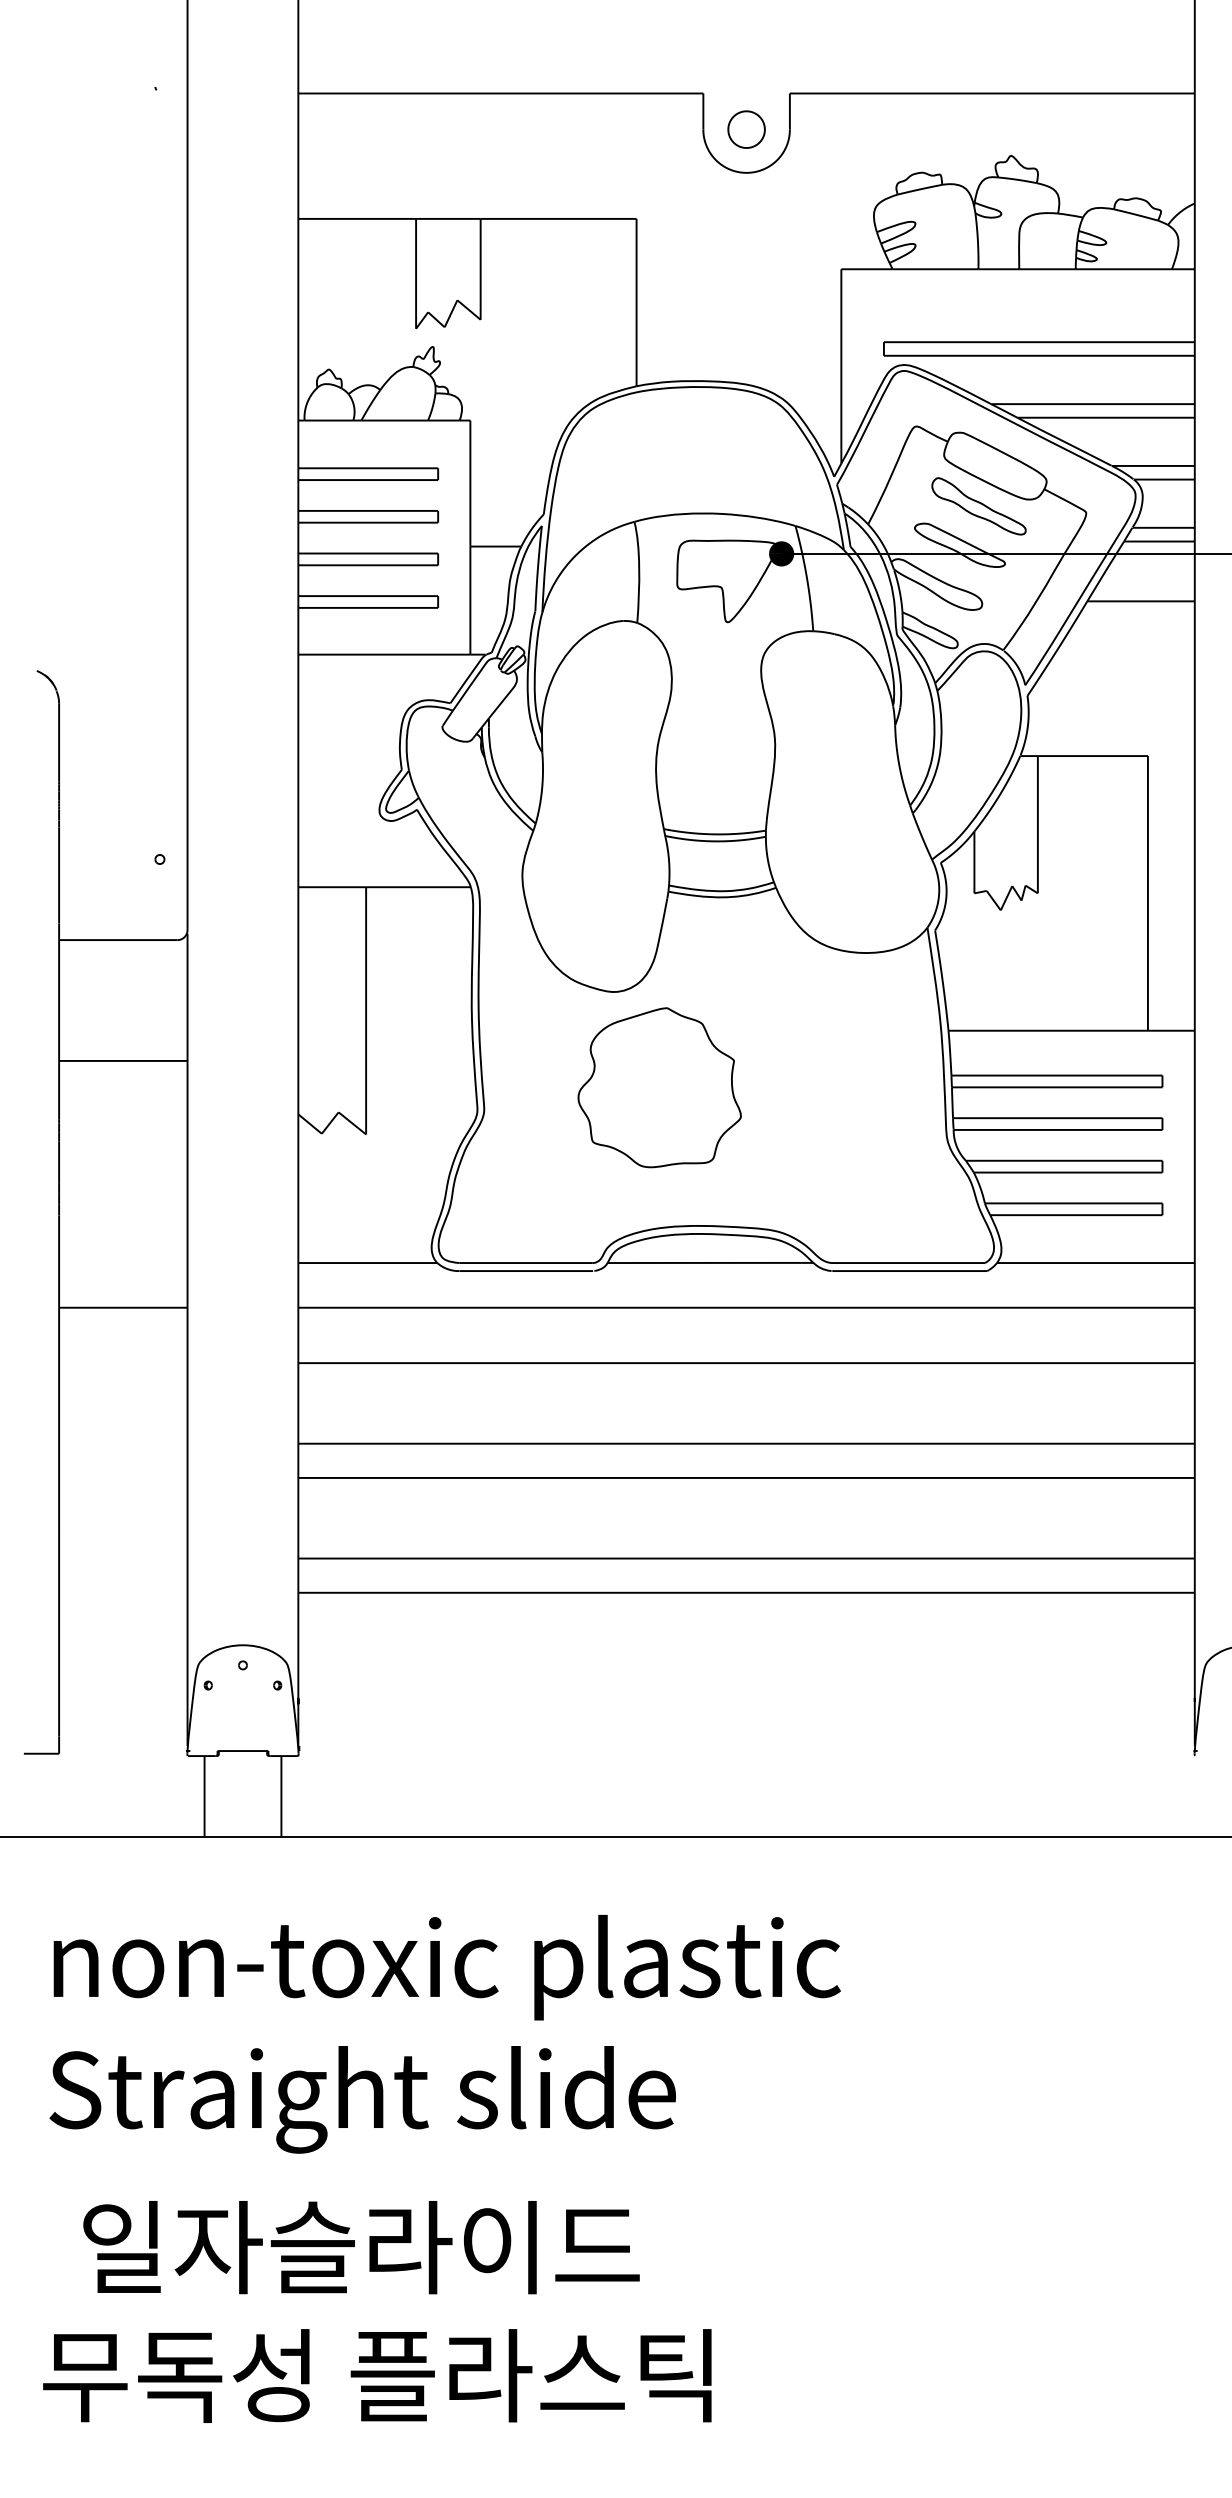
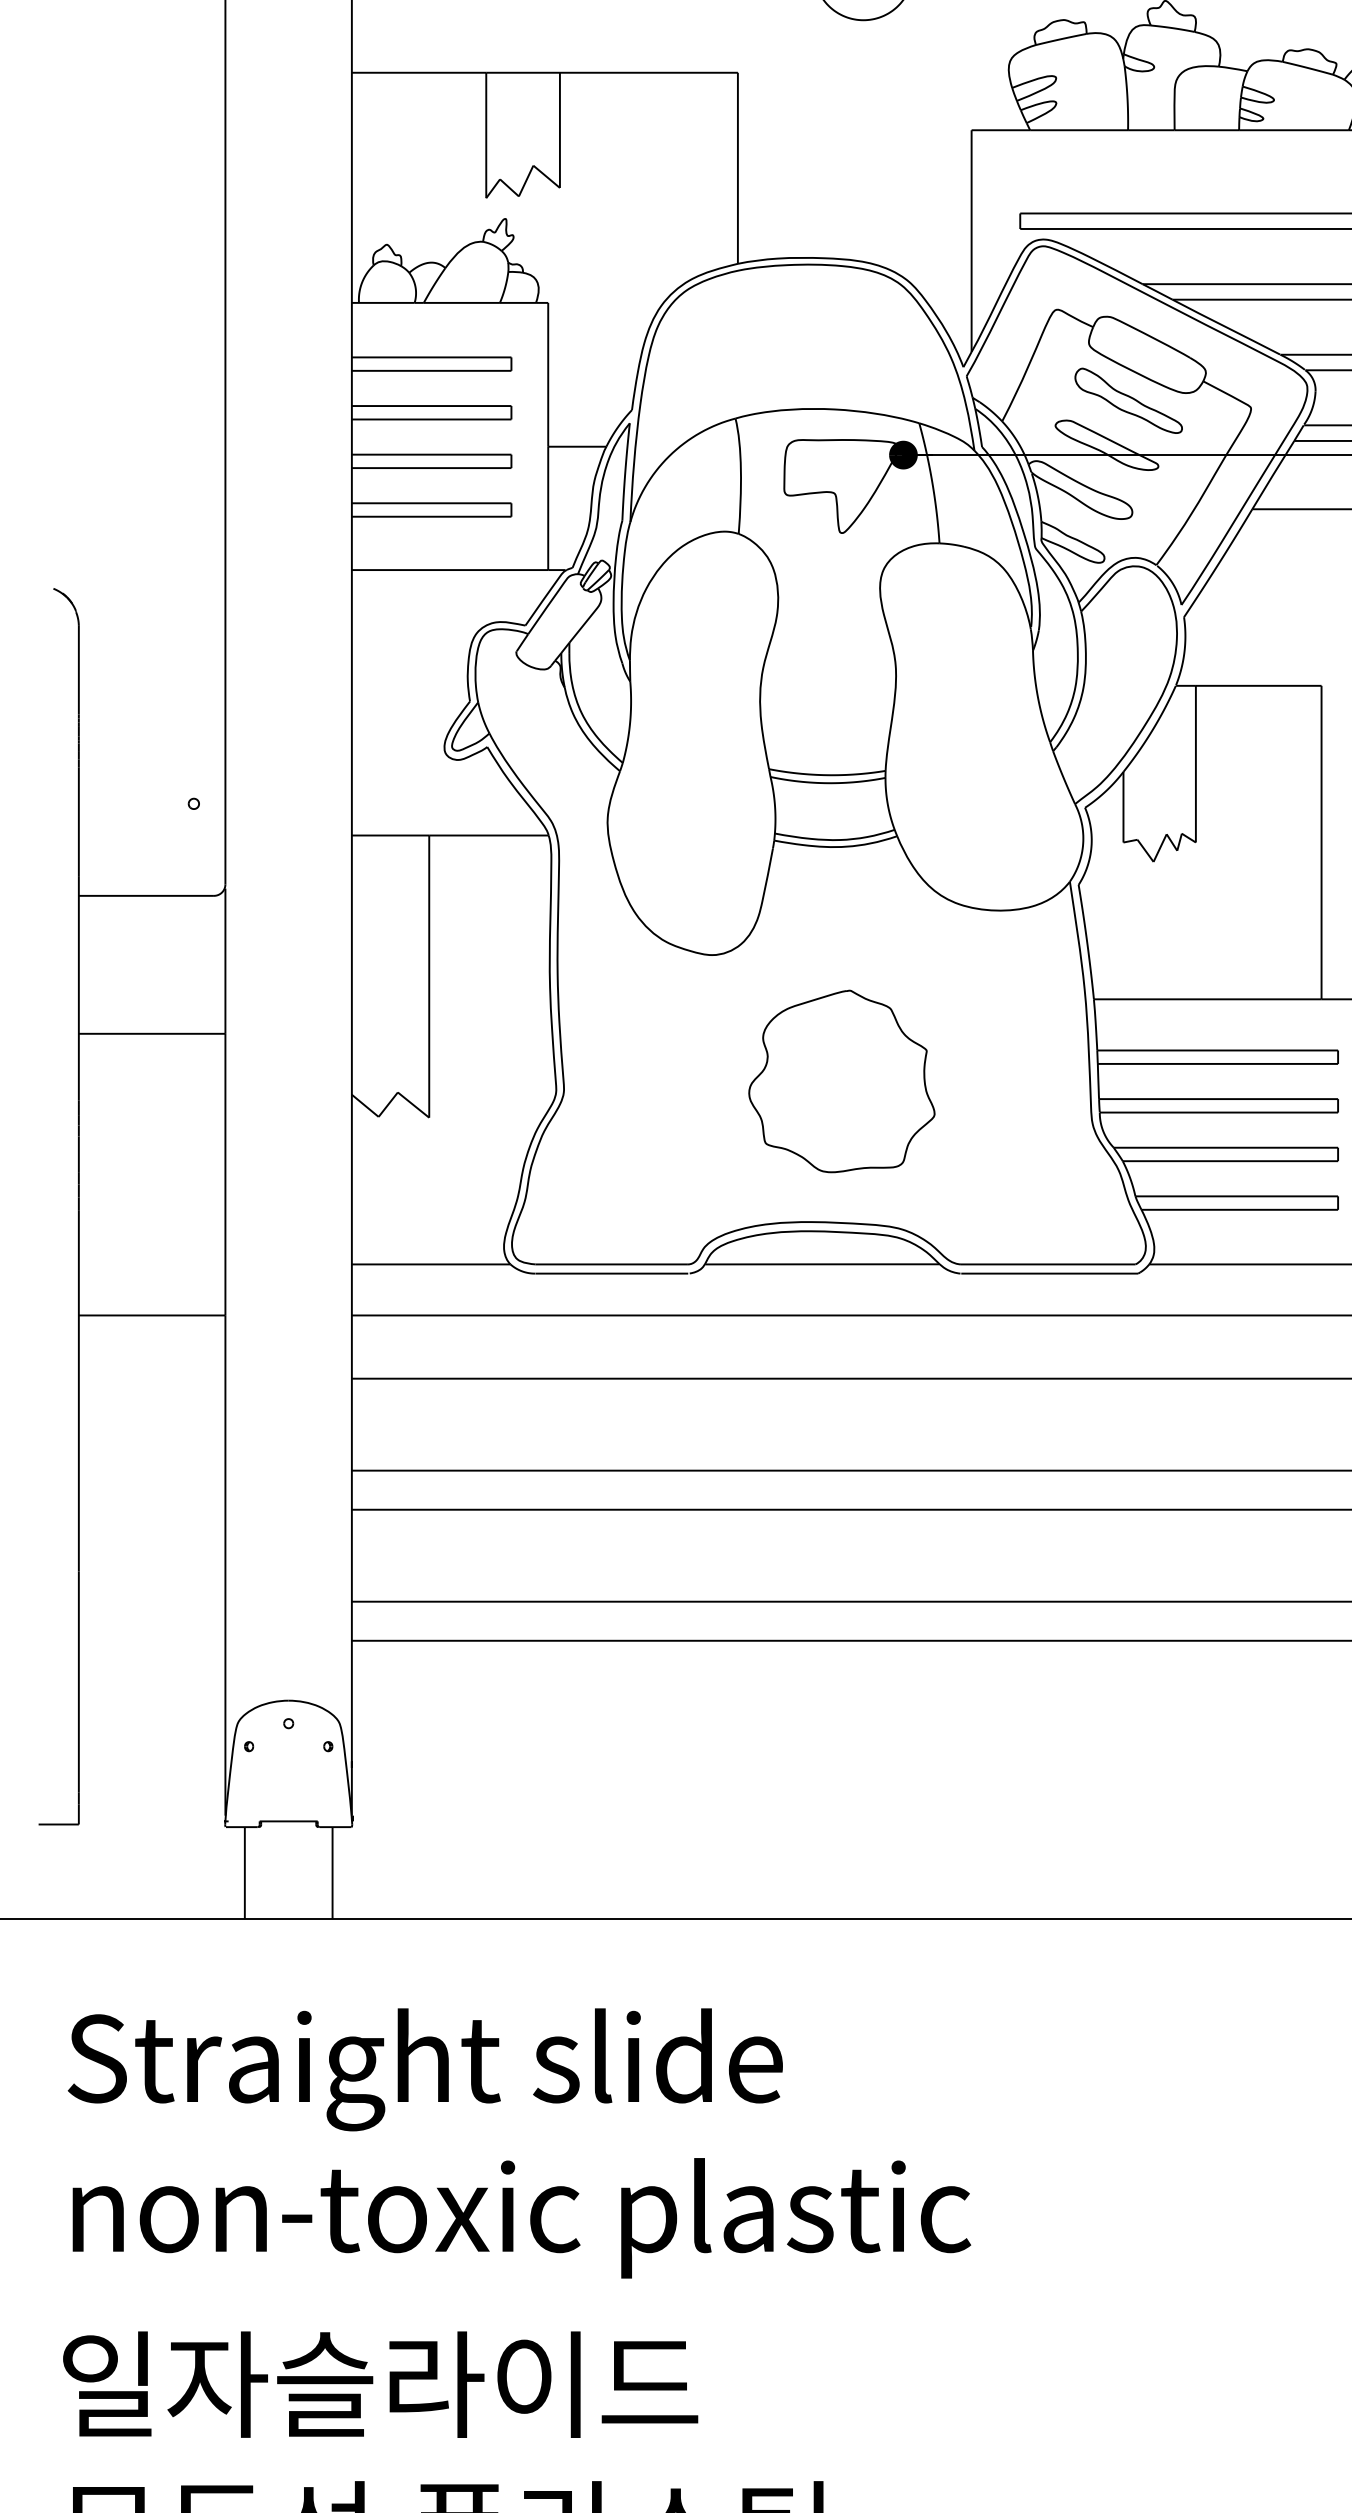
part: (659, 1087) -> (841, 1081), moved
text: (444, 1968) -> (518, 2069), non-toxic plastic -> Straight slide
text: (444, 2099) -> (518, 2219), Straight slide -> non-toxic plastic
text: (361, 2247) -> (380, 2384), moved

